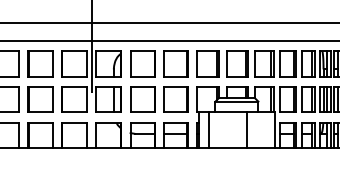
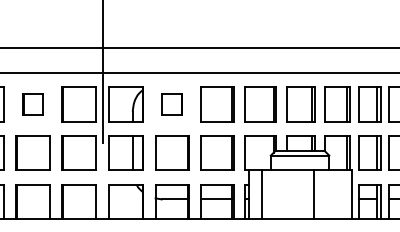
part: (40, 63) -> (33, 103), size x0.6
part: (142, 63) -> (171, 103), size x0.6

